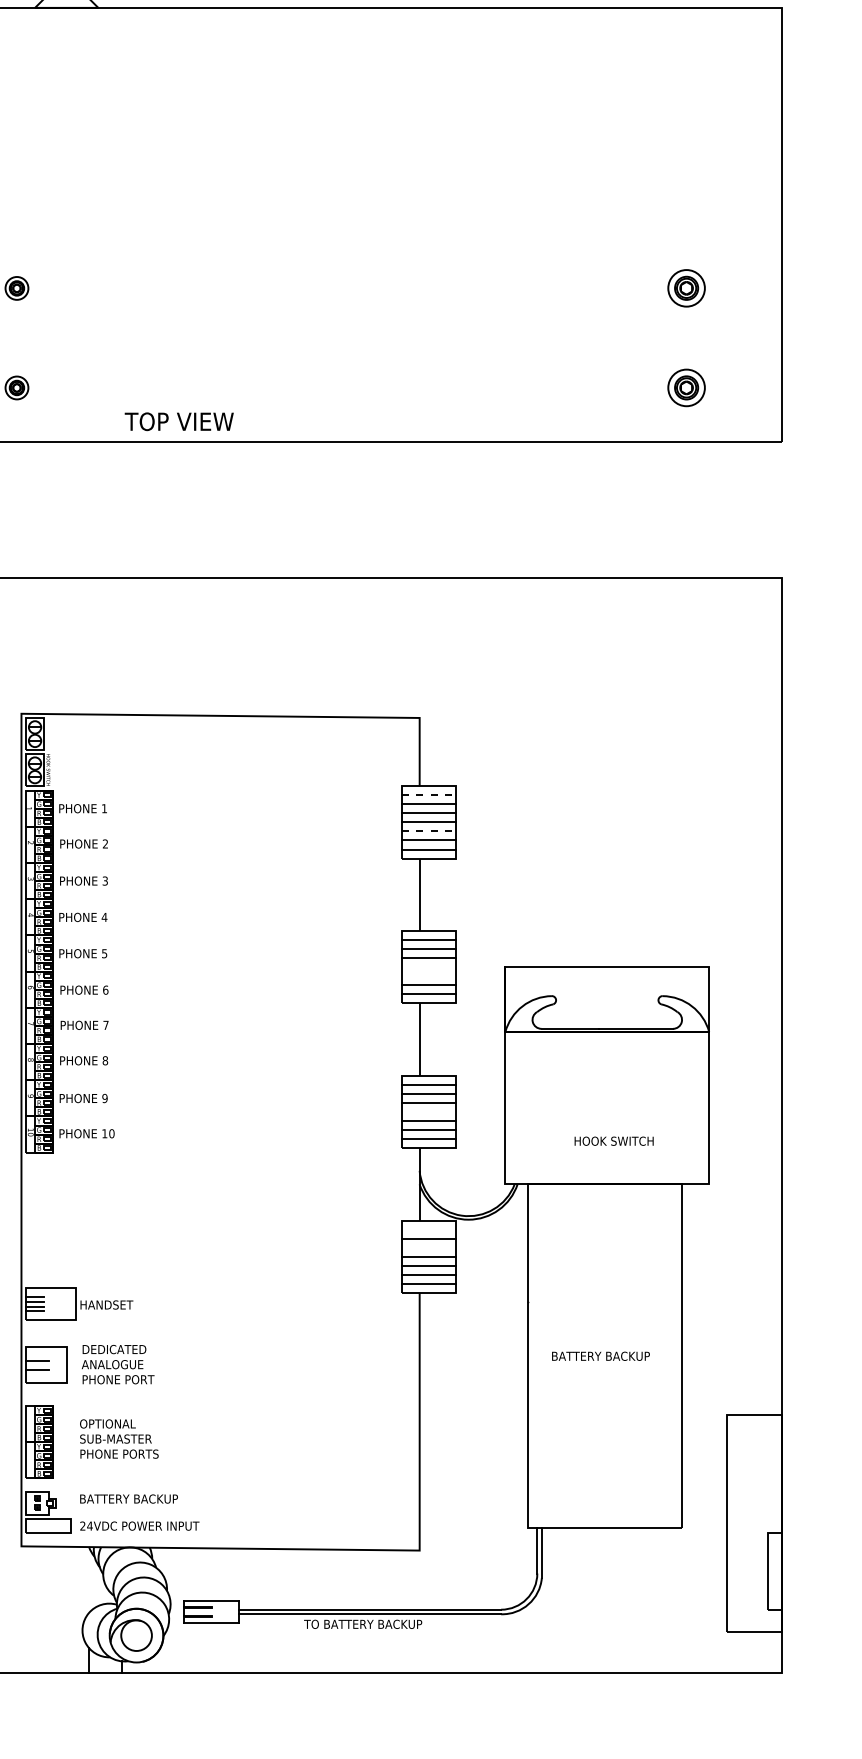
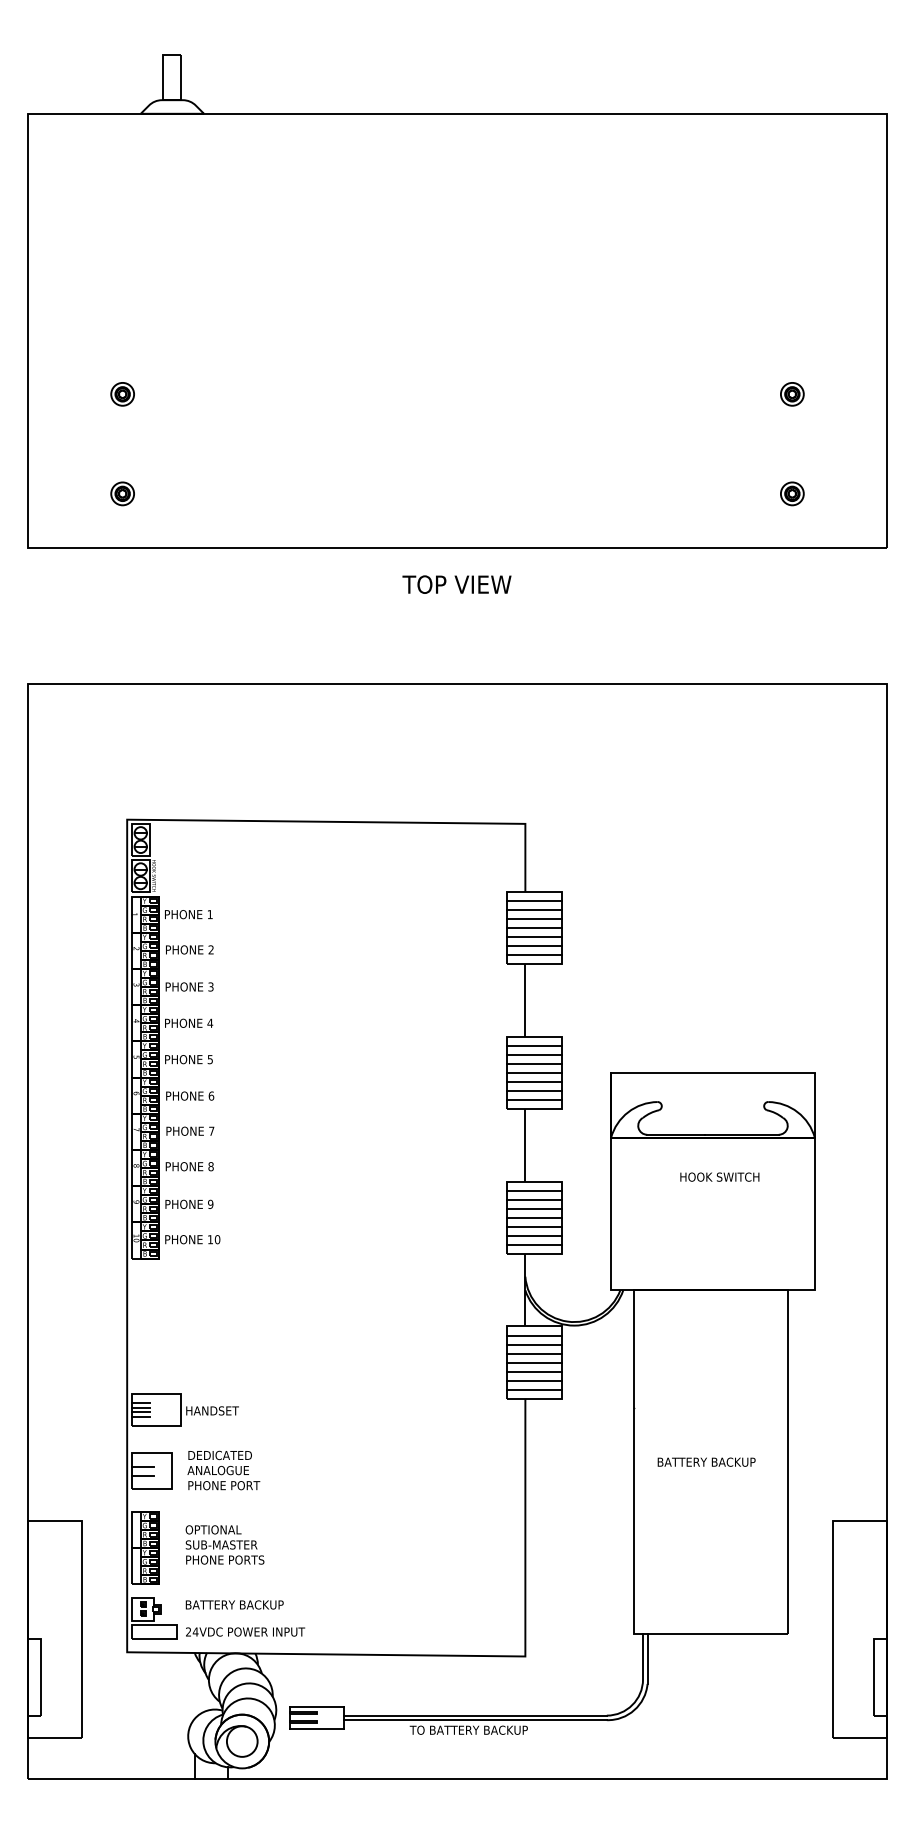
part: (686, 288) -> (792, 394), size x0.62
part: (686, 387) -> (792, 493), size x0.62
text: (178, 421) -> (456, 584), moved
line: (428, 795) -> (534, 901), dashed -> solid
line: (428, 831) -> (534, 937), dashed -> solid
line: (428, 967) -> (534, 1073), added
line: (428, 976) -> (534, 1082), added
line: (428, 1111) -> (534, 1217), added
text: (613, 1140) -> (719, 1176), moved
line: (428, 1229) -> (534, 1335), added
line: (428, 1247) -> (534, 1353), added

